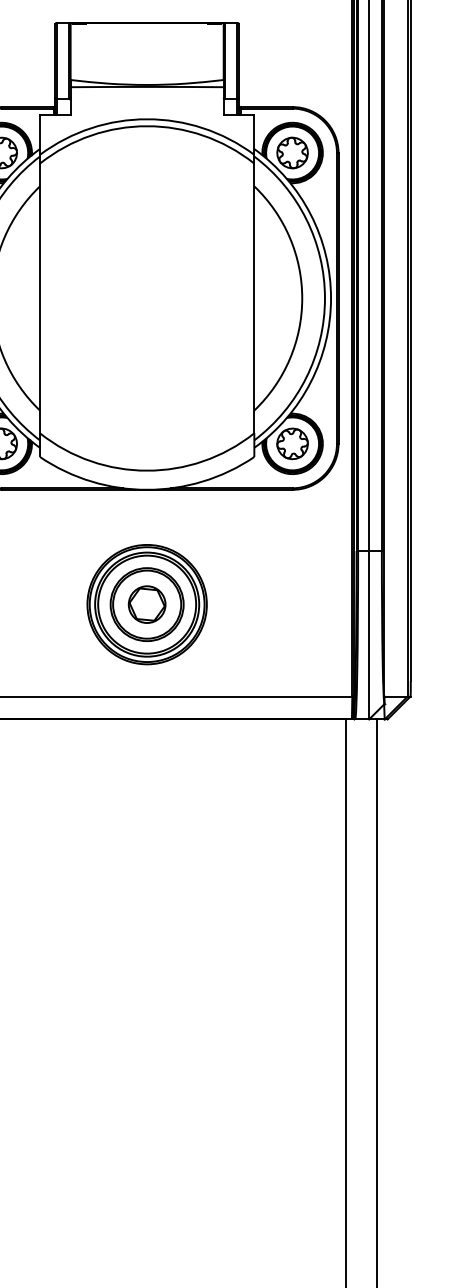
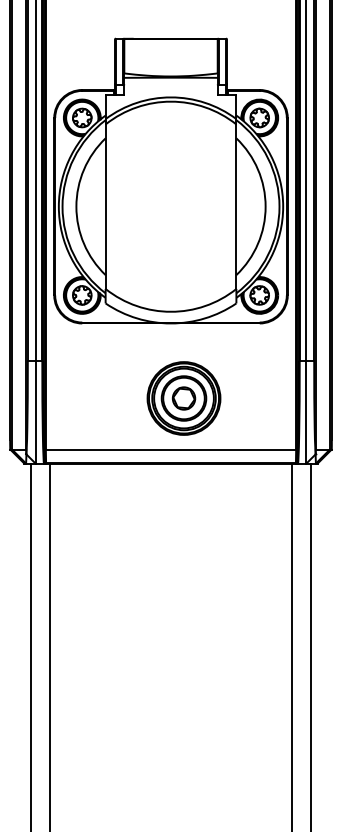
part: (146, 604) -> (183, 398), moved

